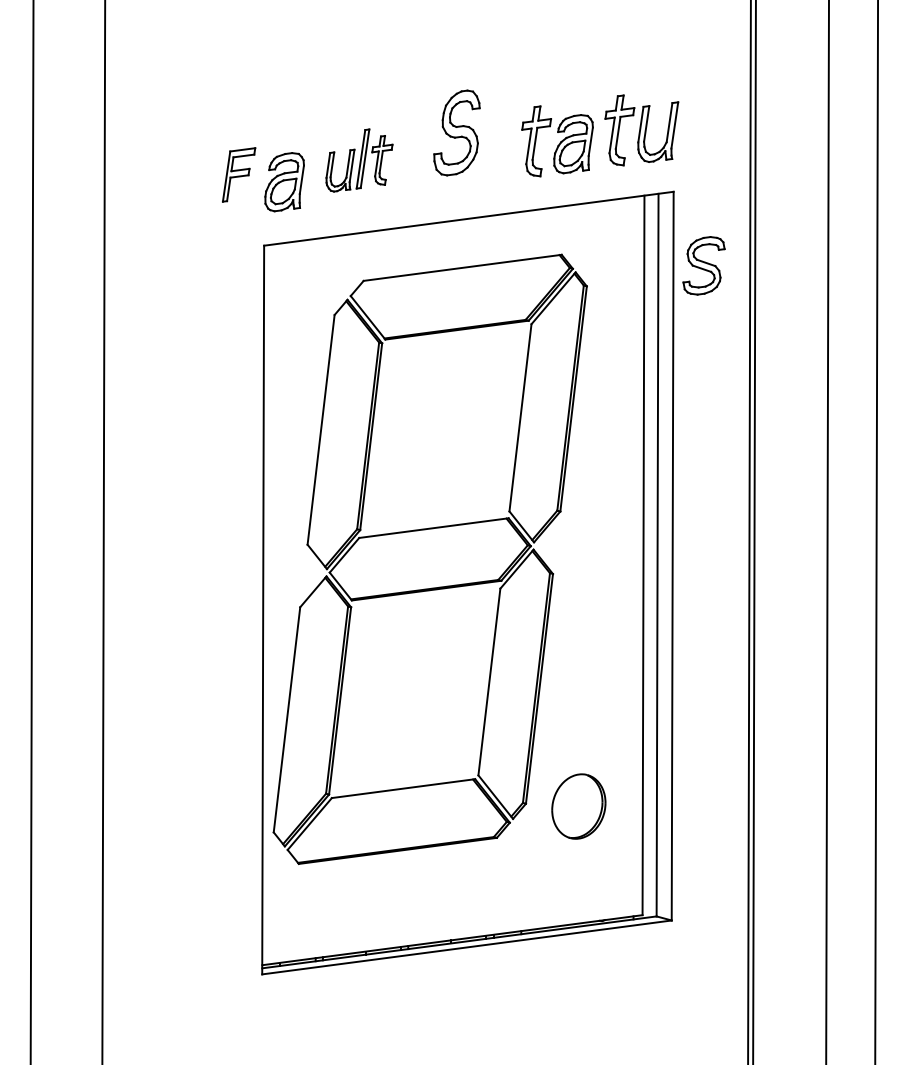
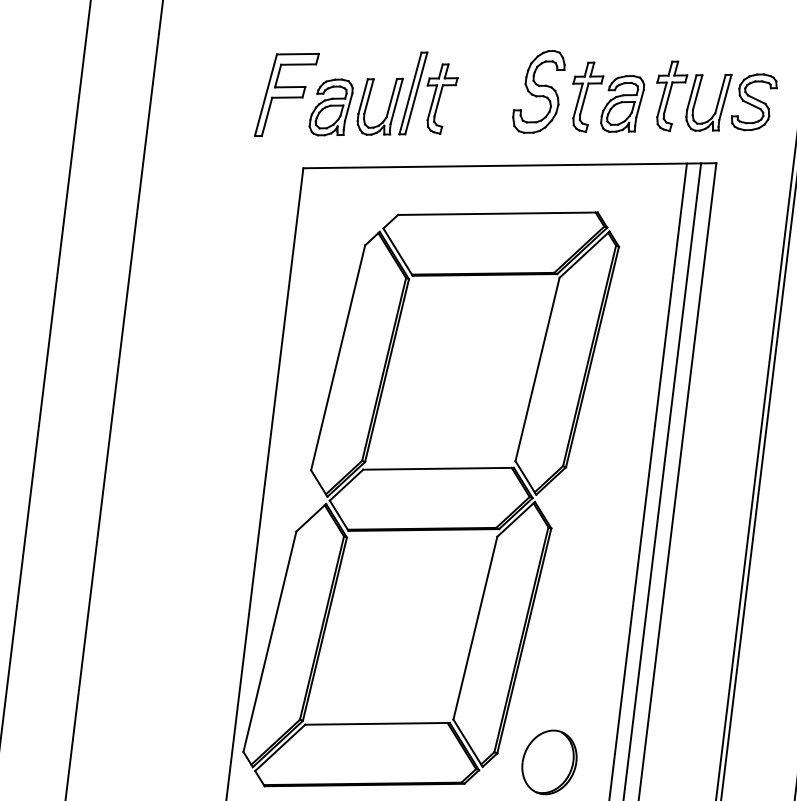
part: (456, 132) -> (538, 91), moved
part: (359, 160) -> (408, 94), size x1.43
part: (238, 174) -> (286, 94), size x1.67
part: (703, 265) -> (753, 101), moved

